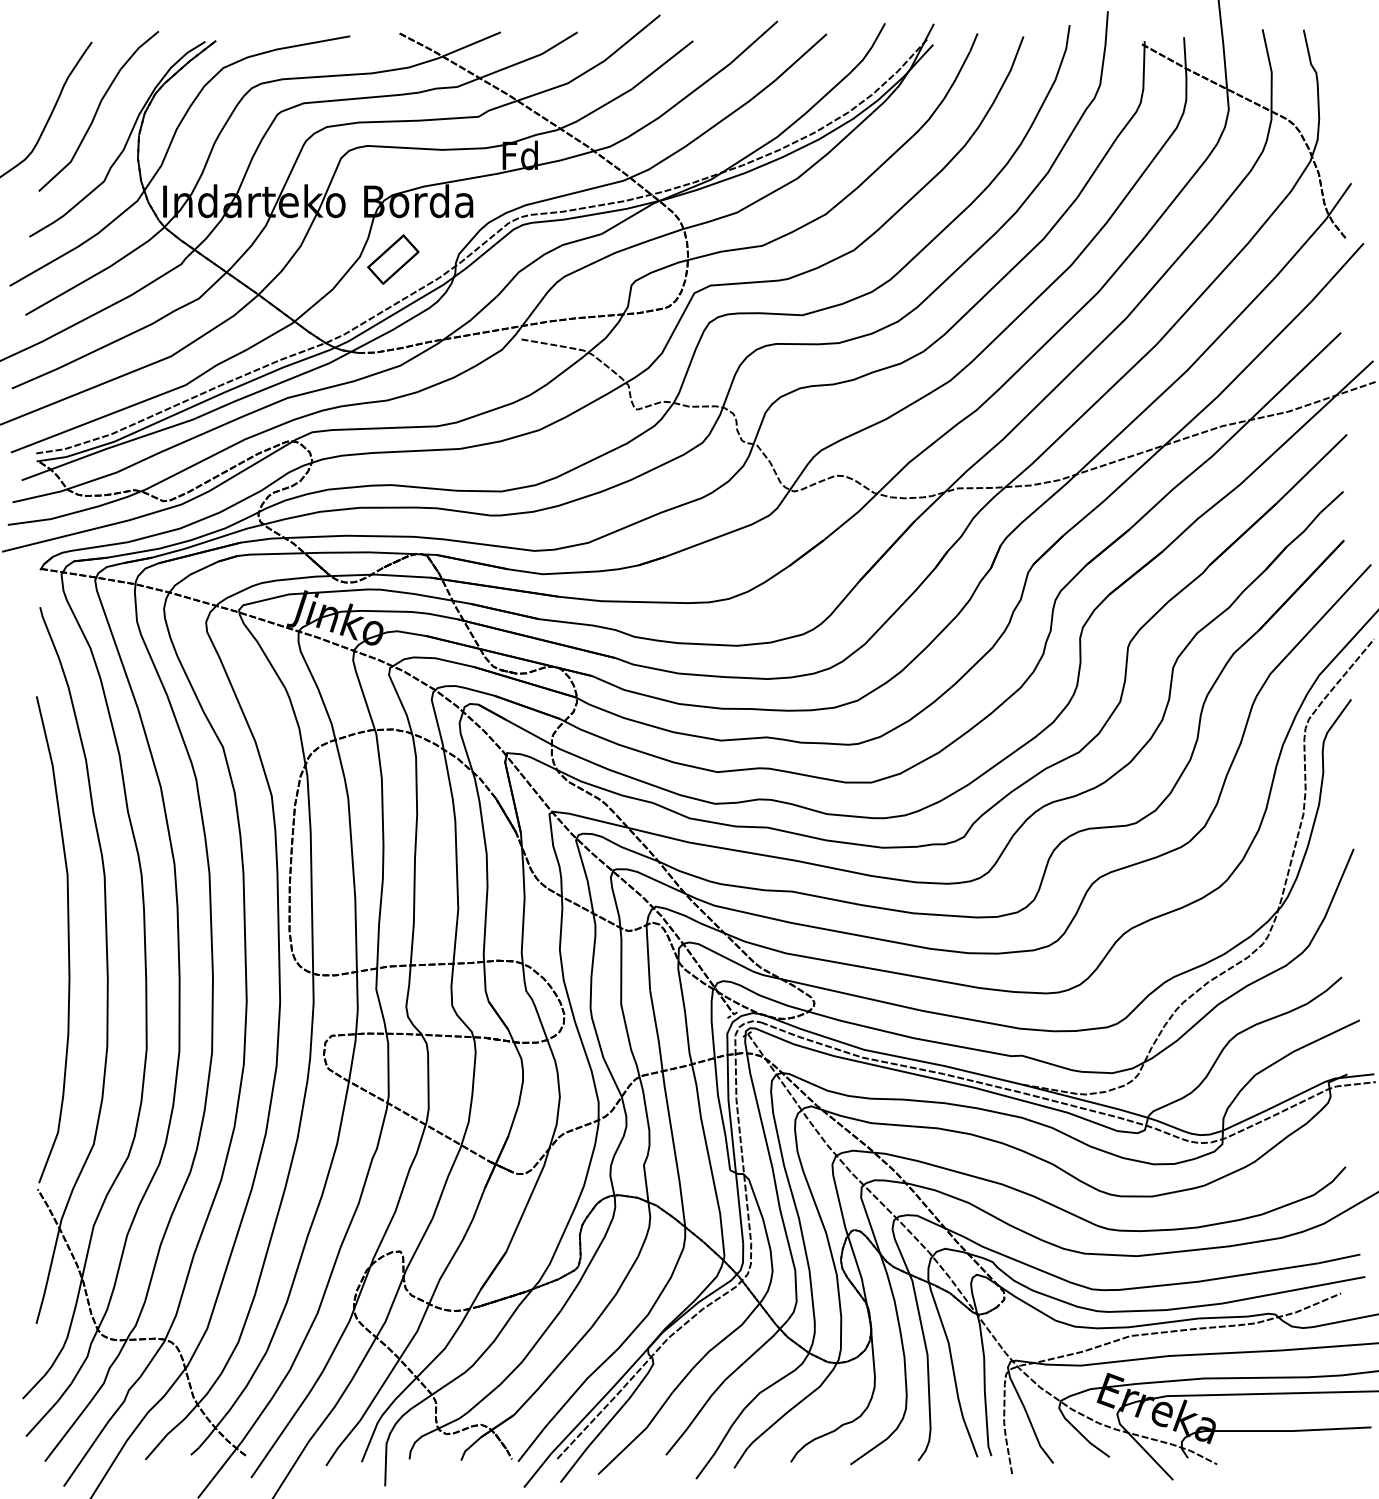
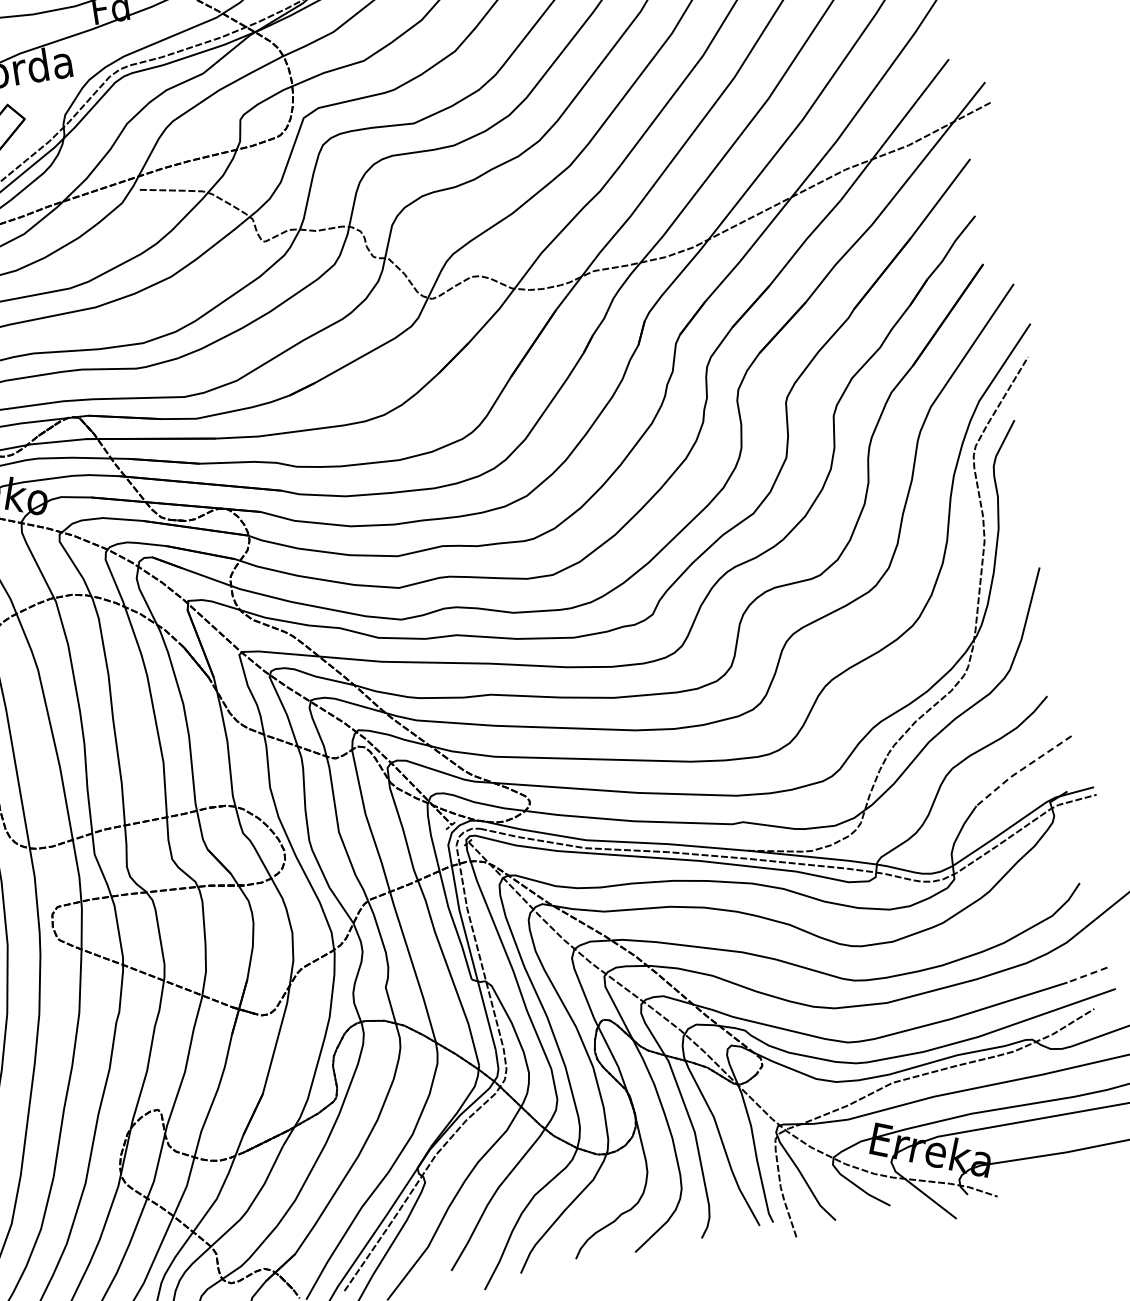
line: (1306, 1045) -> (1022, 769), solid -> dashed
line: (1338, 1259) -> (1086, 975), solid -> dashed

